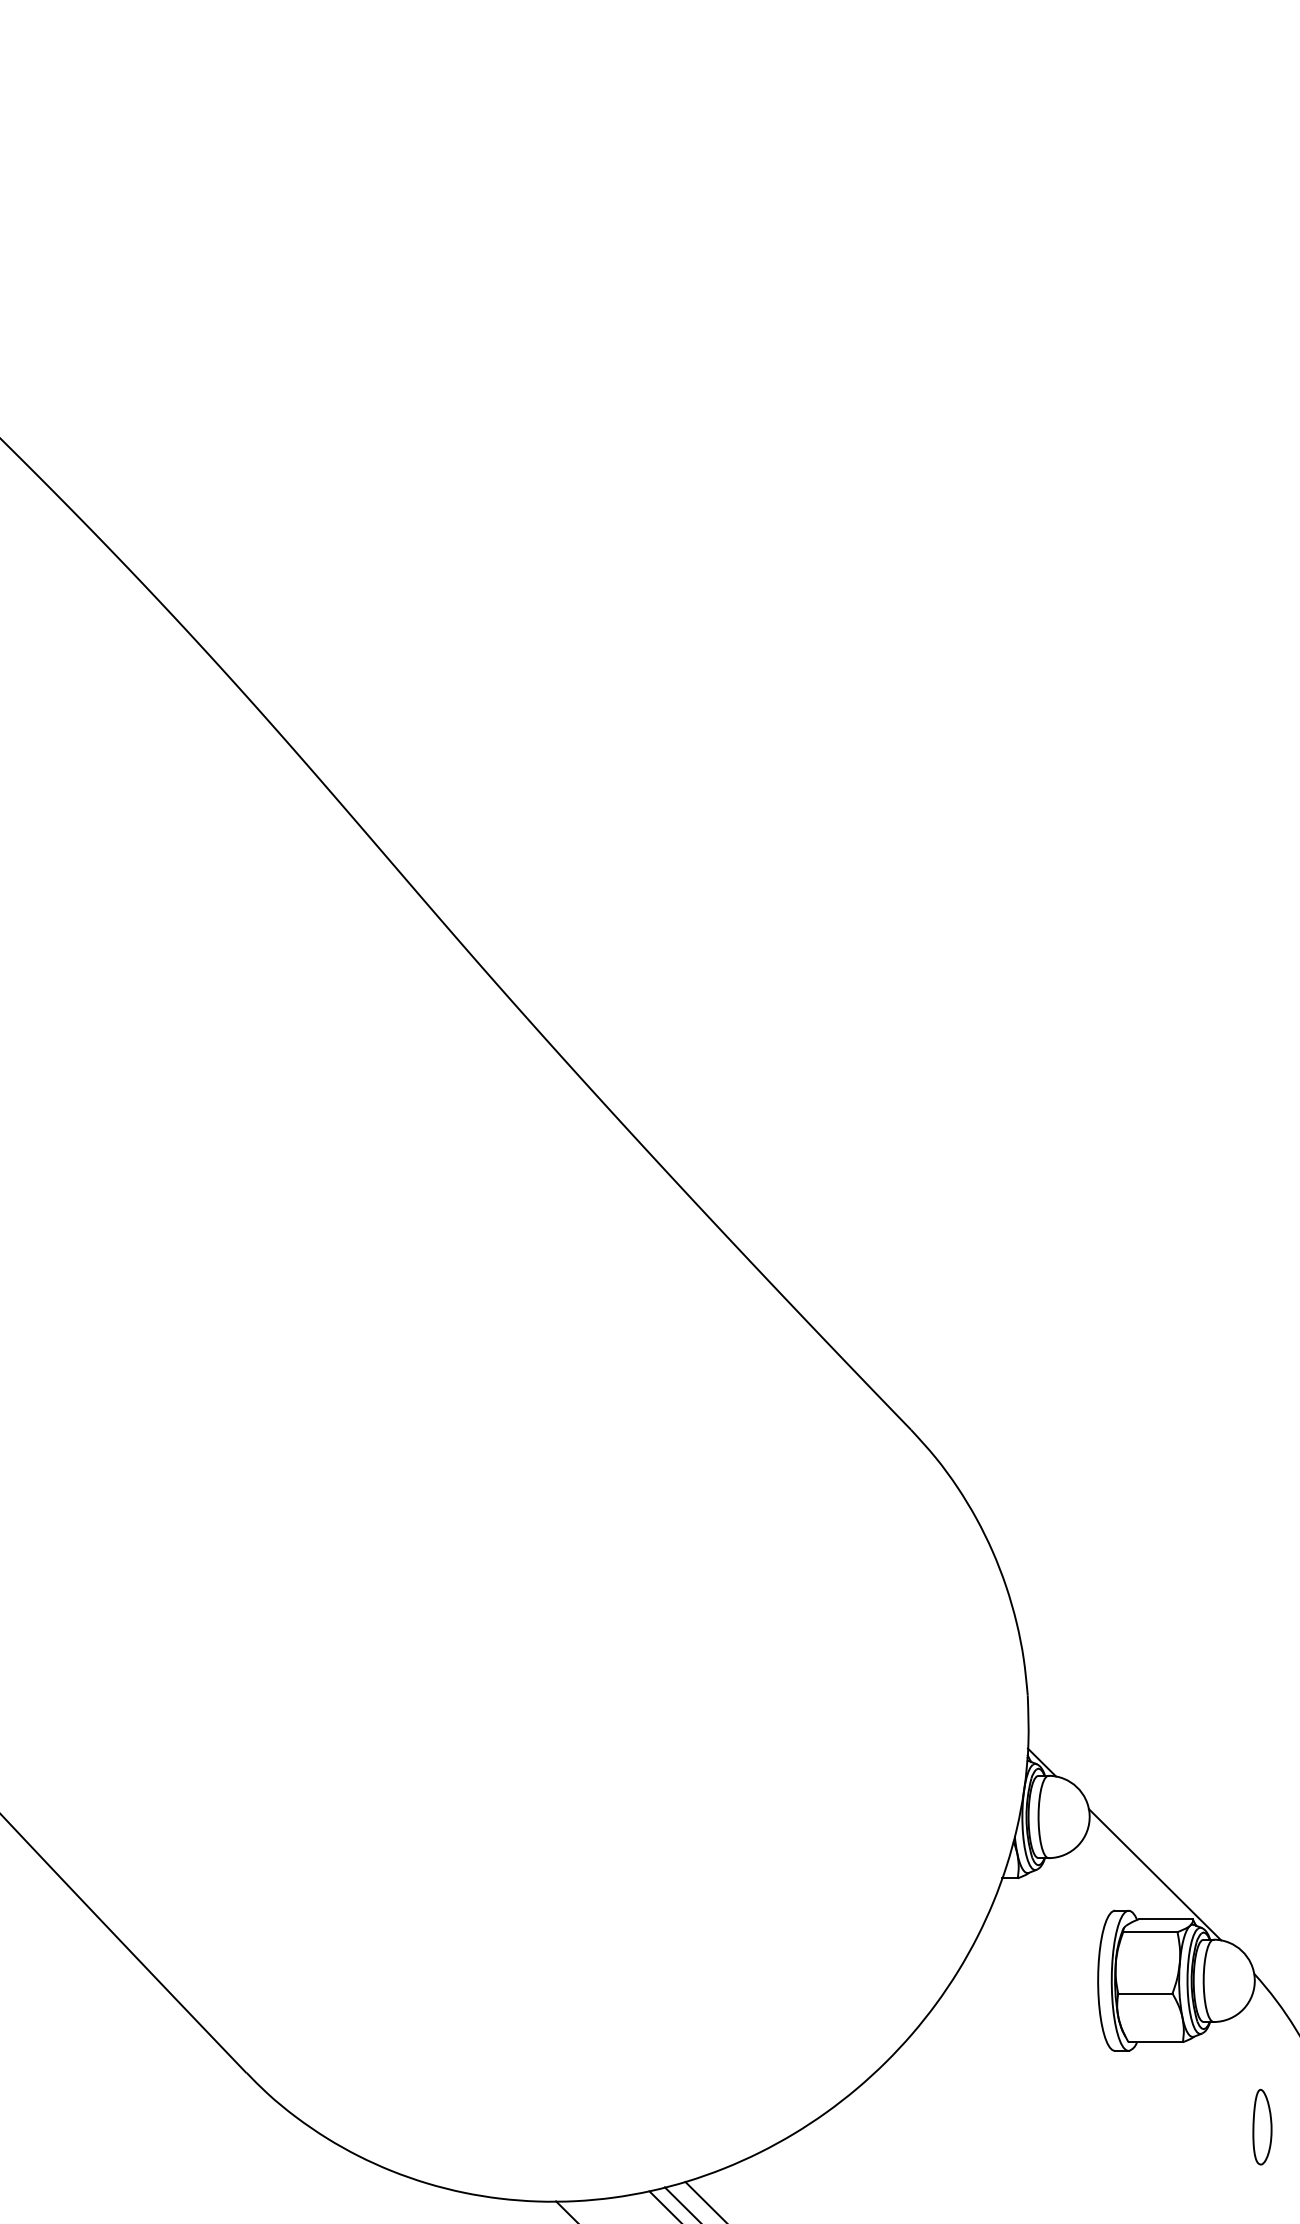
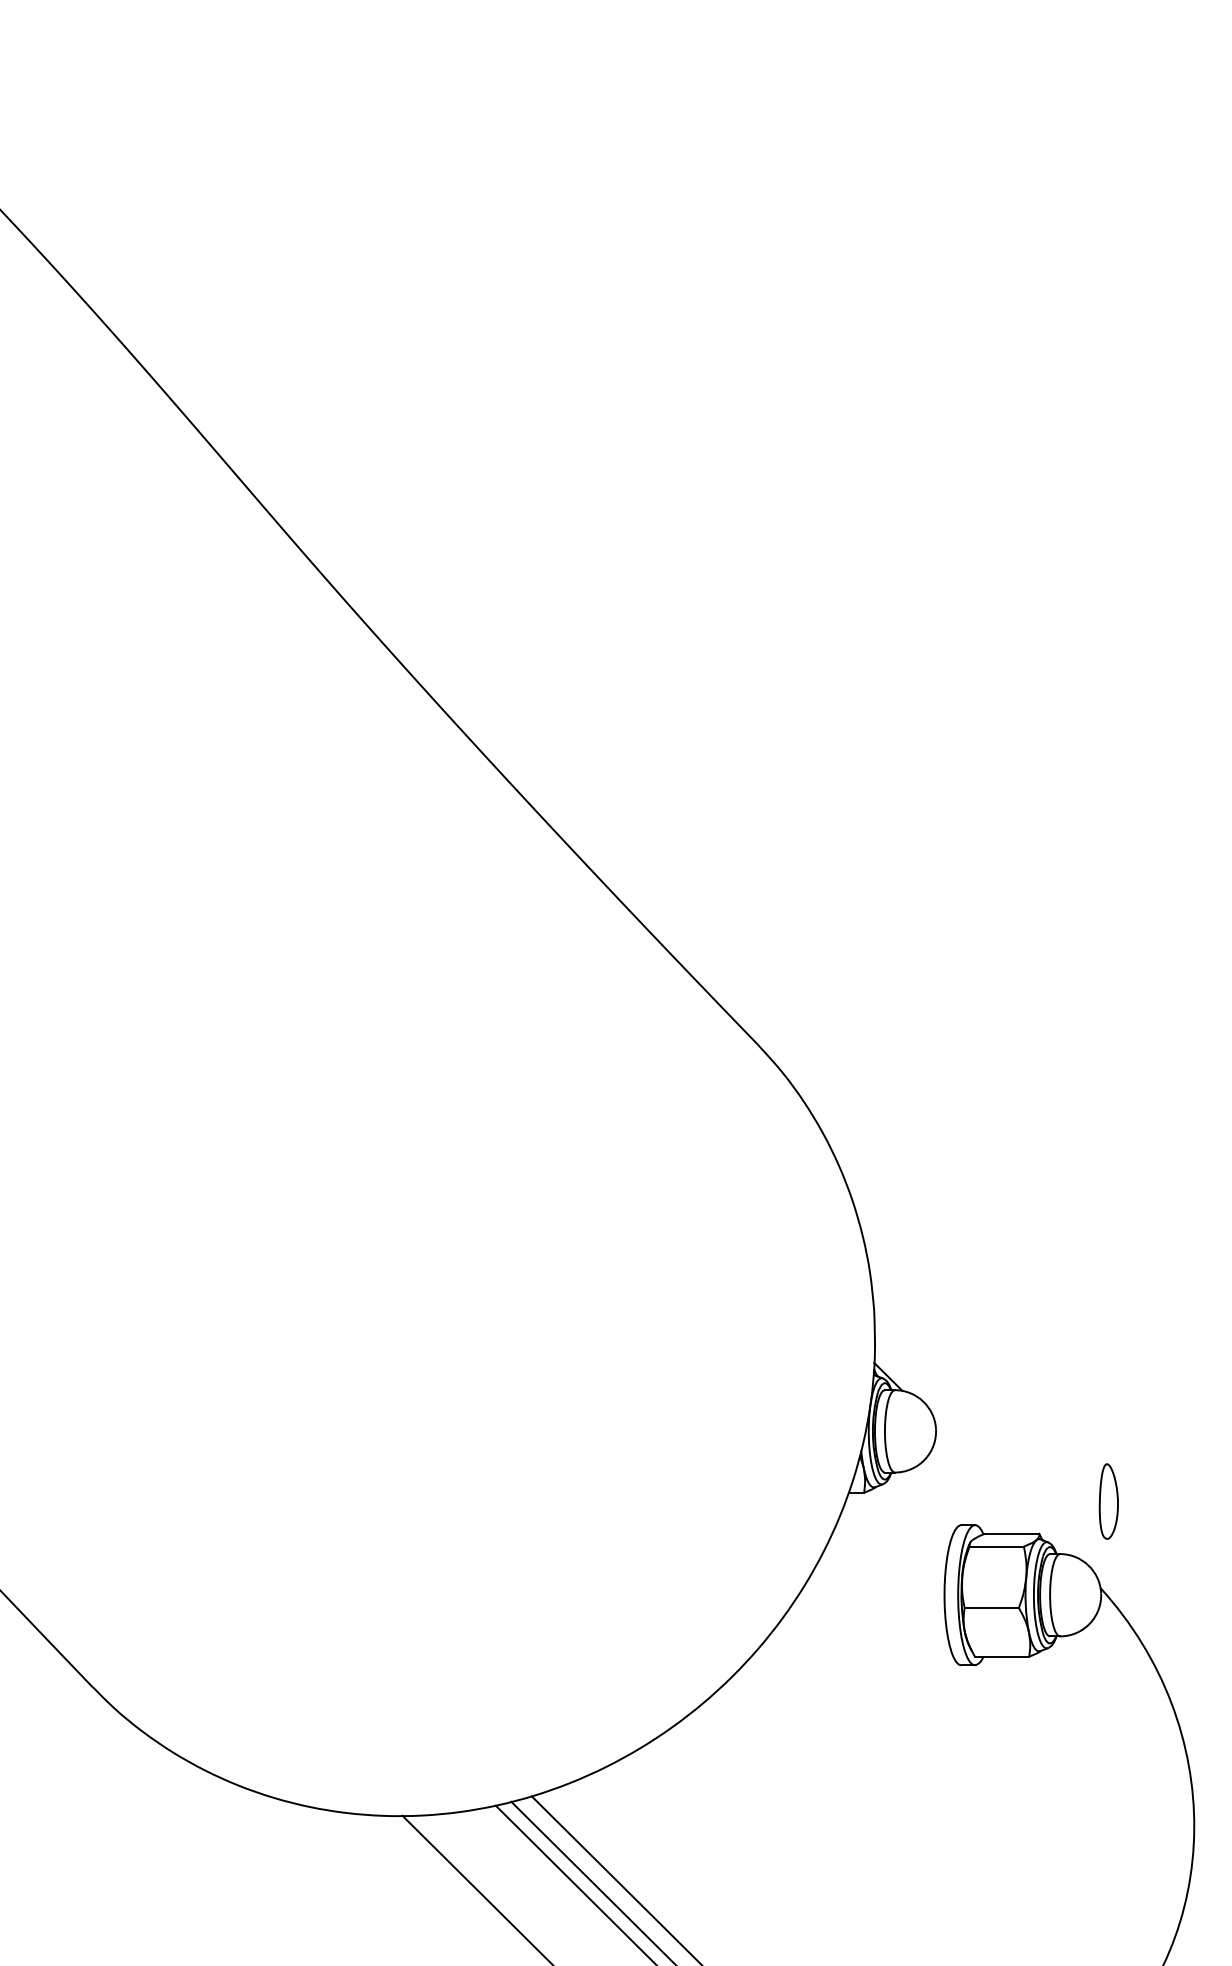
line: (1154, 1874) -> (1000, 1488), removed
part: (1262, 2126) -> (1108, 1500), moved

